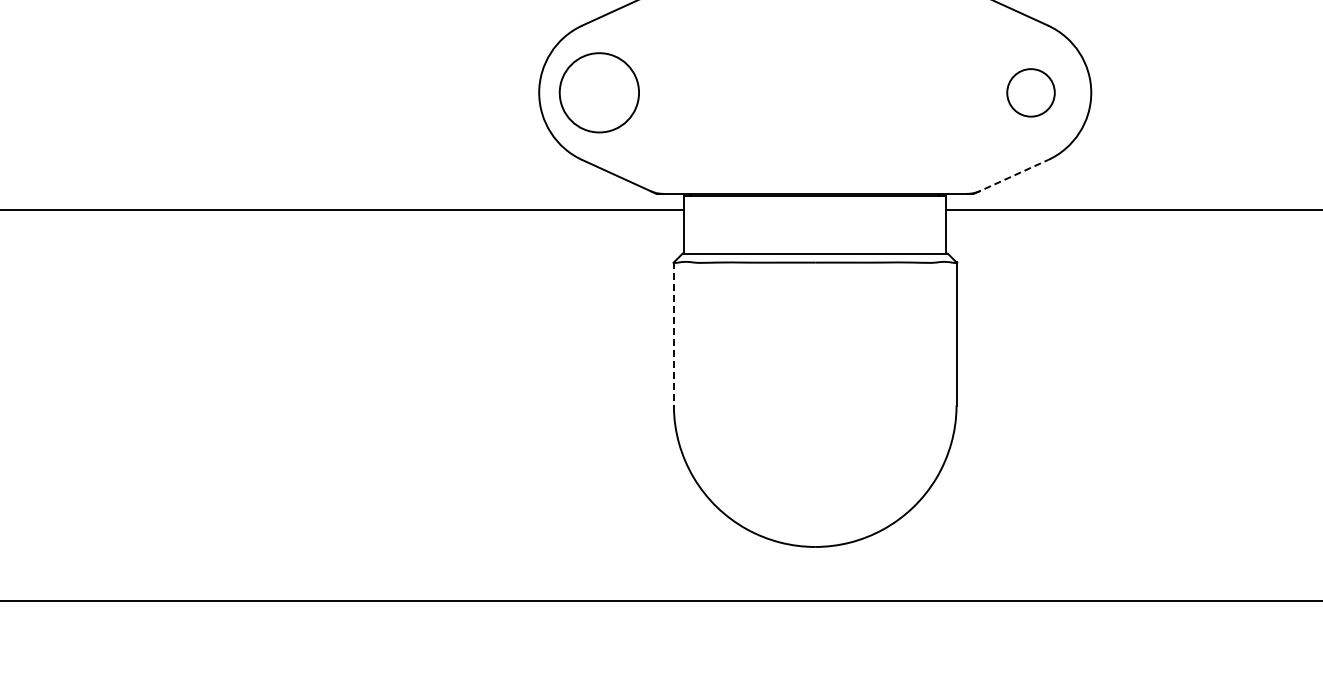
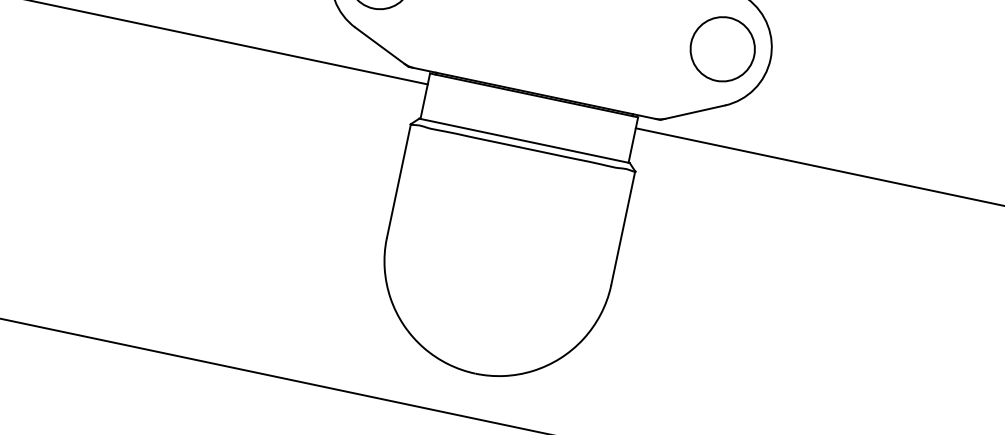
circle: (1030, 92) -> (722, 48), size x1.67
line: (1011, 176) -> (693, 112), dashed -> solid
line: (673, 333) -> (398, 180), dashed -> solid

